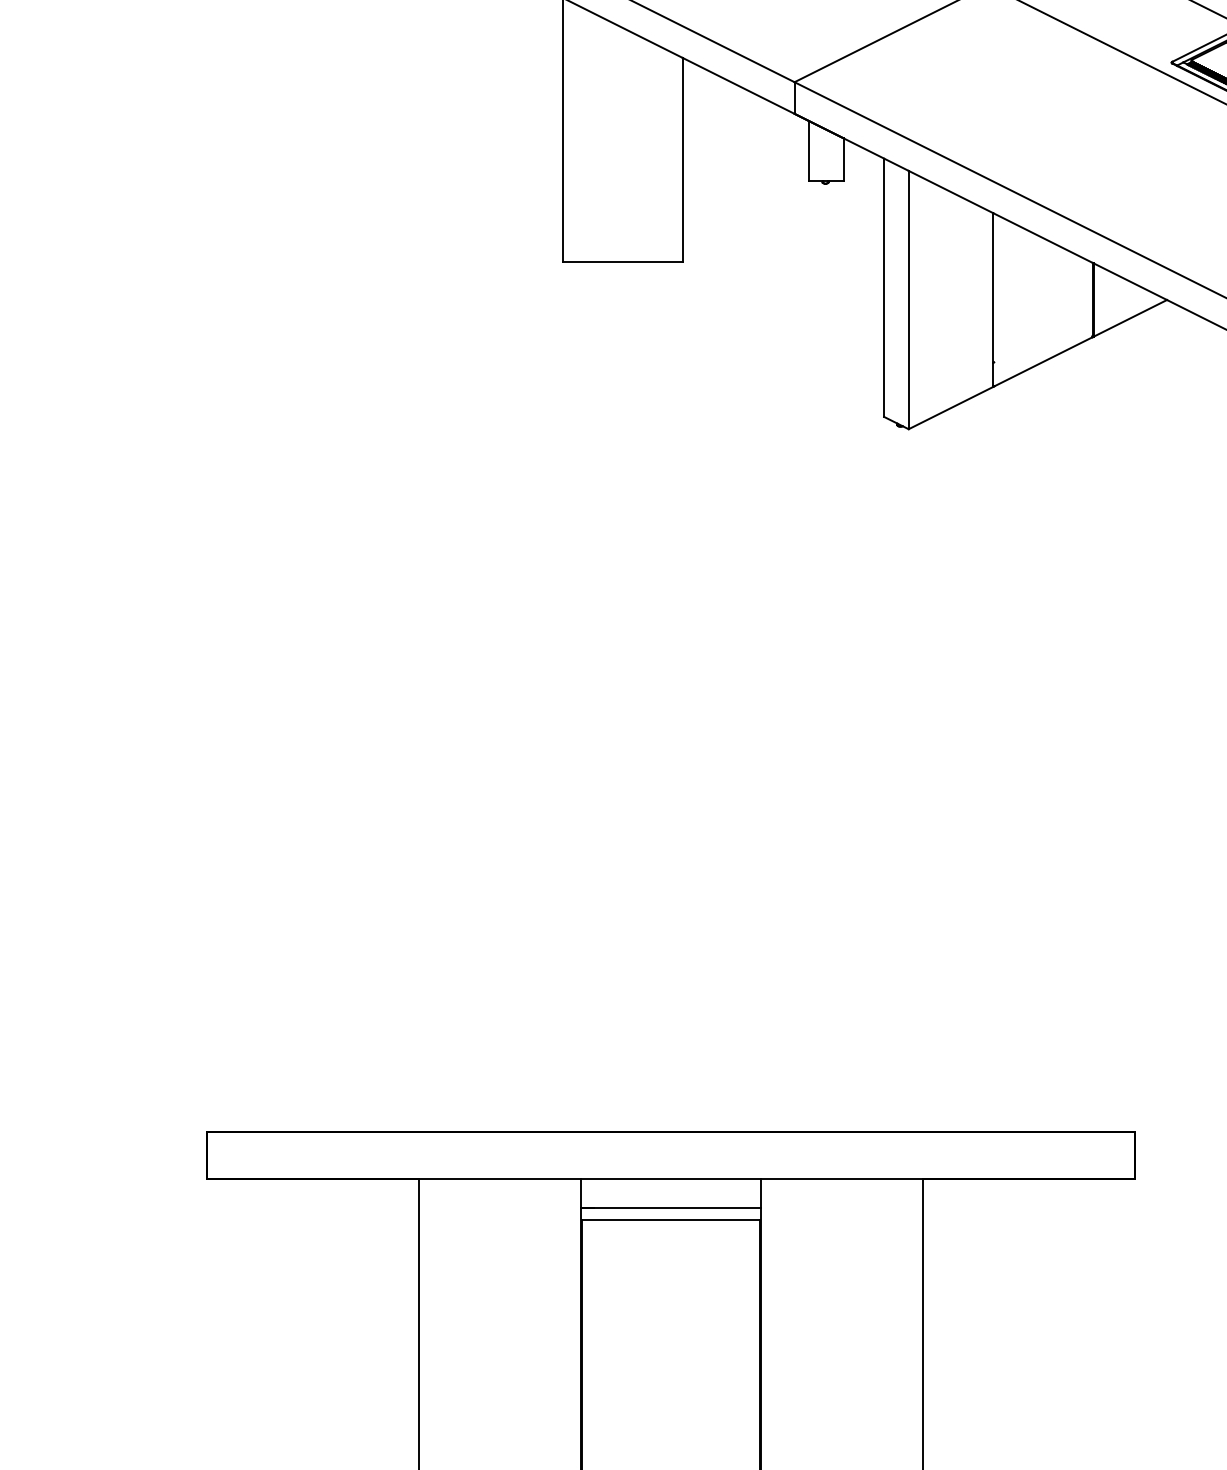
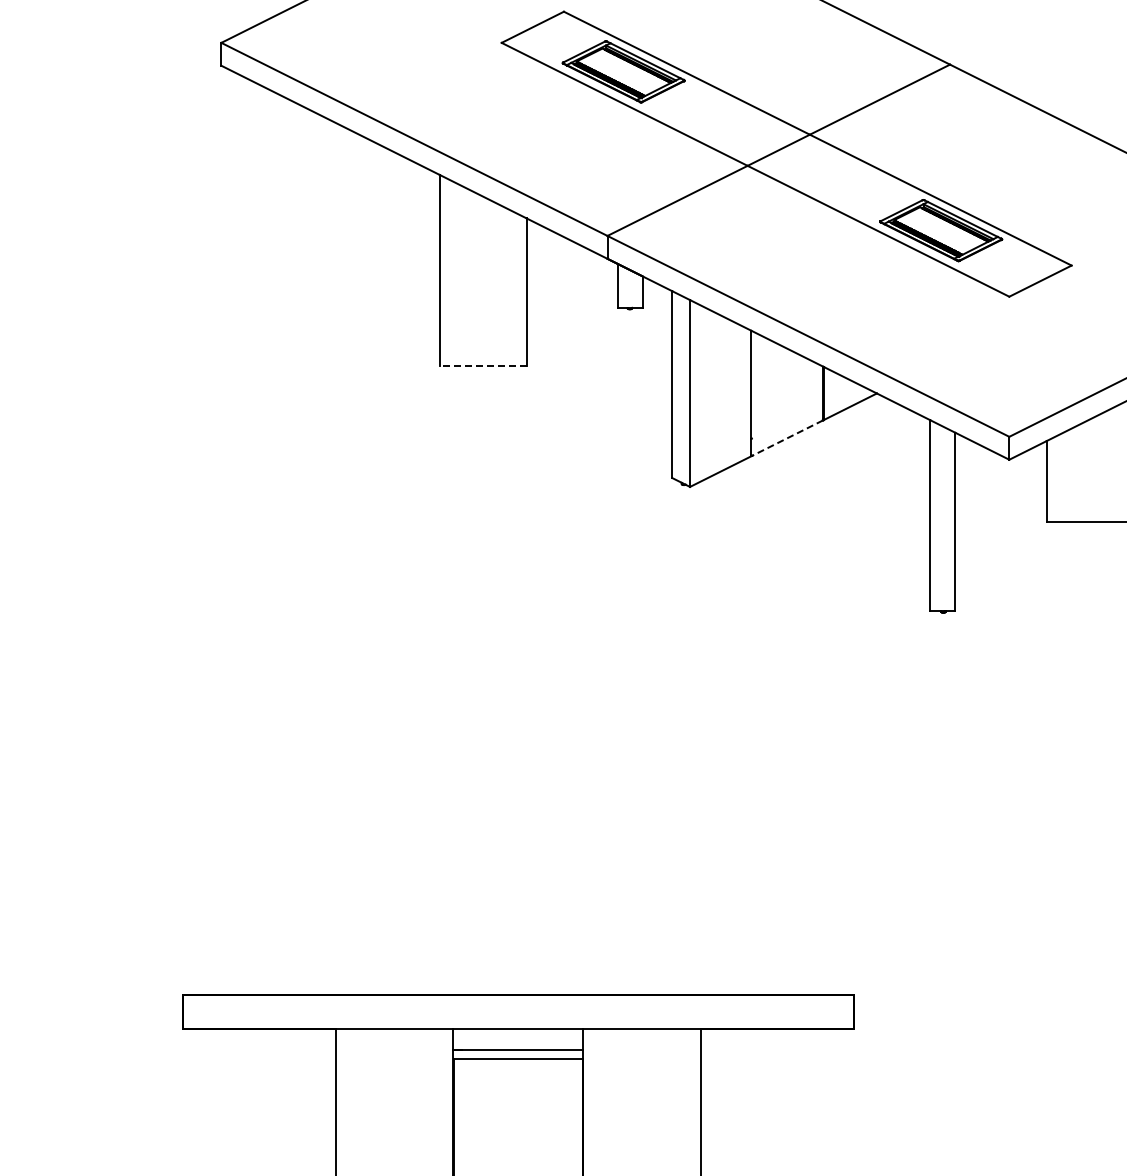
line: (621, 261) -> (482, 365), solid -> dashed
line: (1043, 362) -> (787, 438), solid -> dashed

